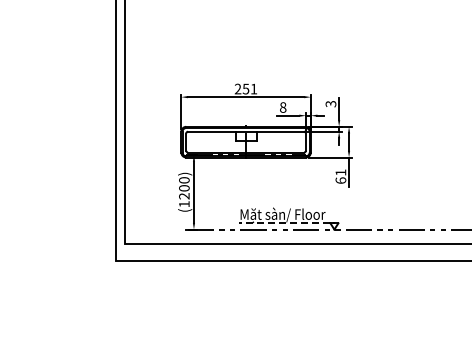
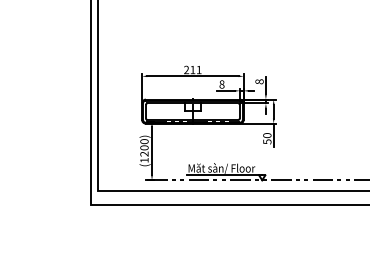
text: (245, 88) -> (192, 69), 251 -> 211
text: (330, 103) -> (259, 81), 3 -> 8
text: (340, 176) -> (267, 138), 61 -> 50
line: (284, 223) -> (223, 175), dashed -> solid

